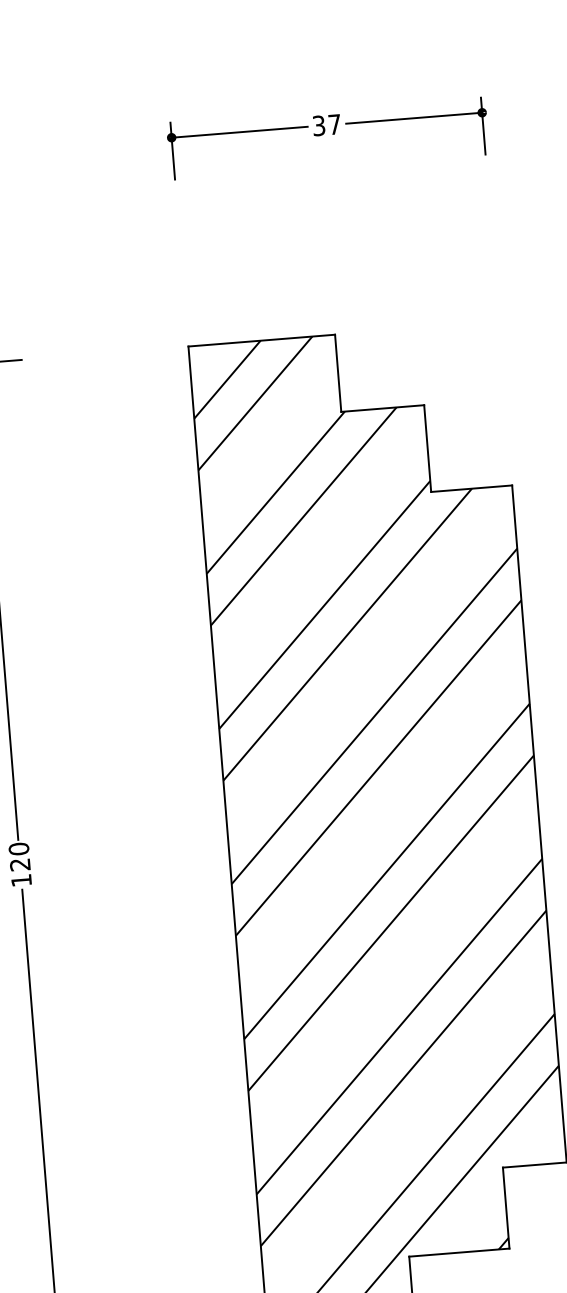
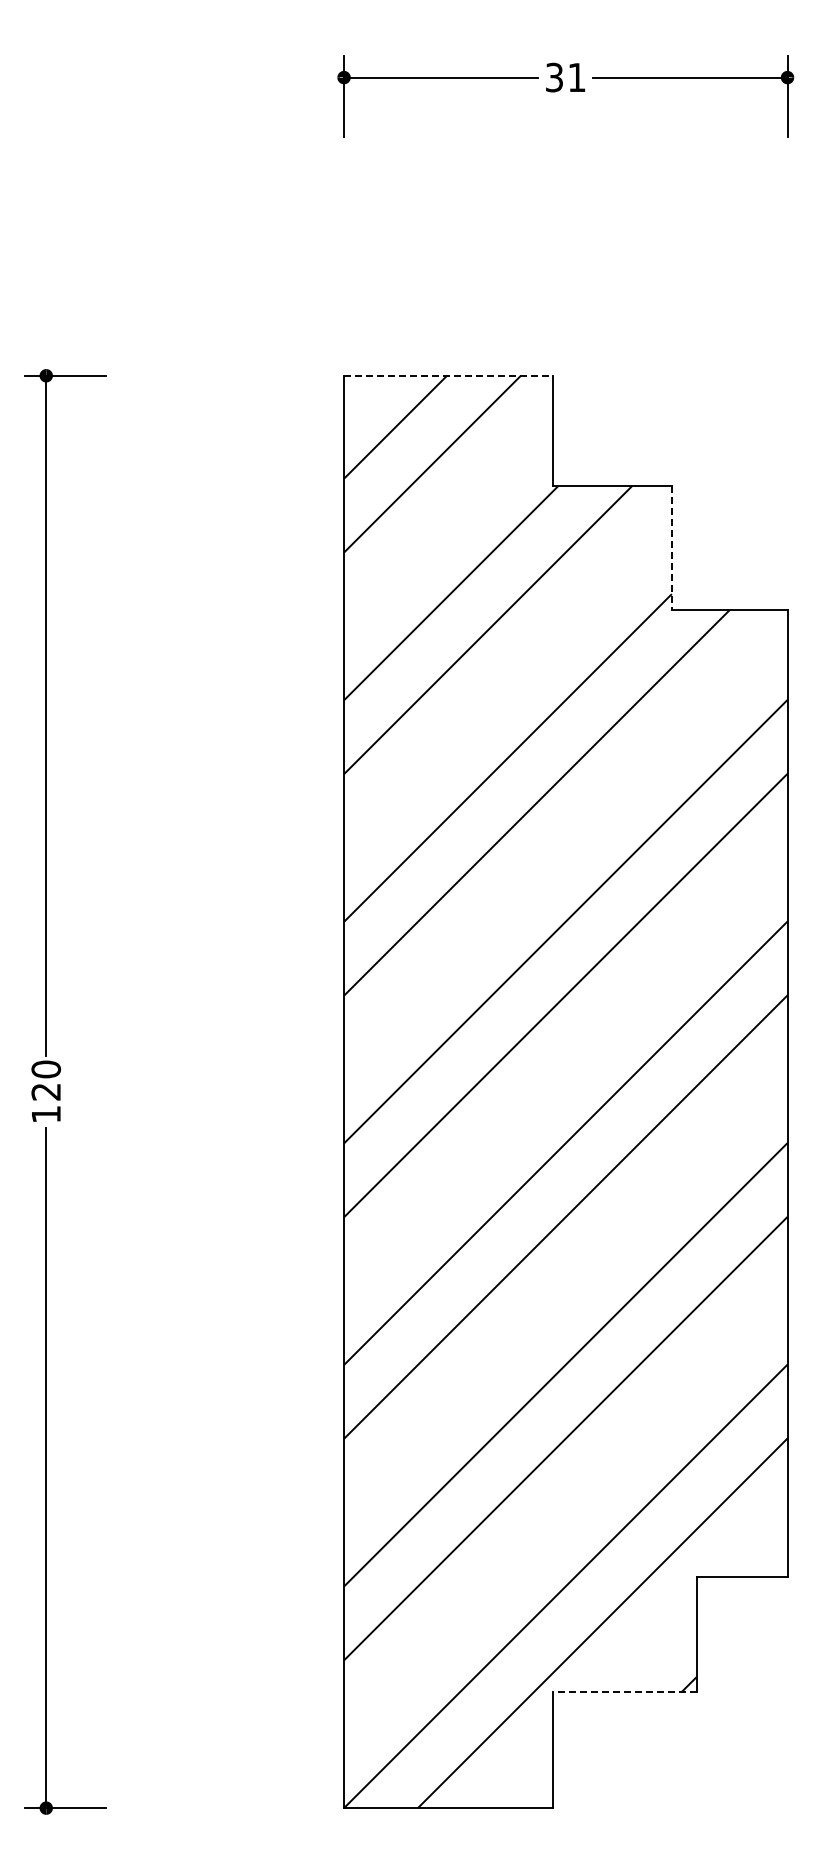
text: (334, 124) -> (576, 77), 37 -> 31
line: (261, 340) -> (448, 375), solid -> dashed
line: (427, 448) -> (671, 547), solid -> dashed
line: (459, 1252) -> (624, 1692), solid -> dashed

